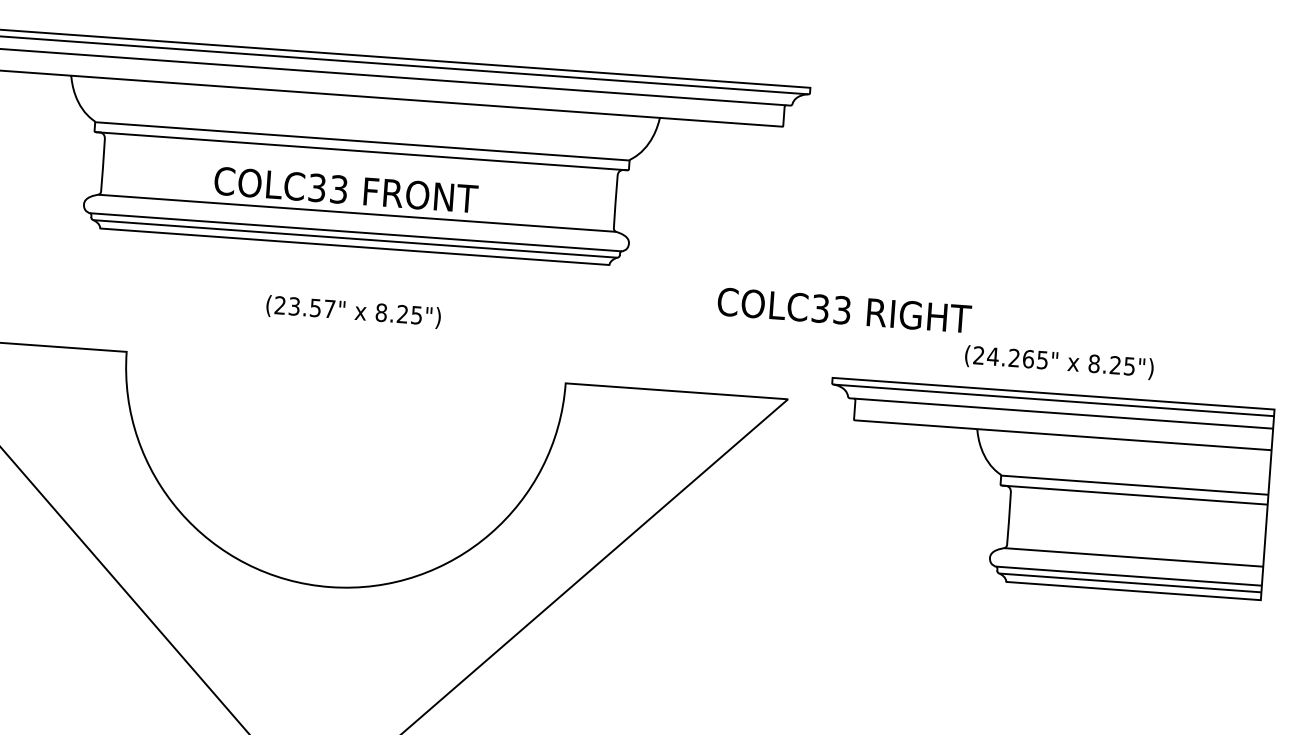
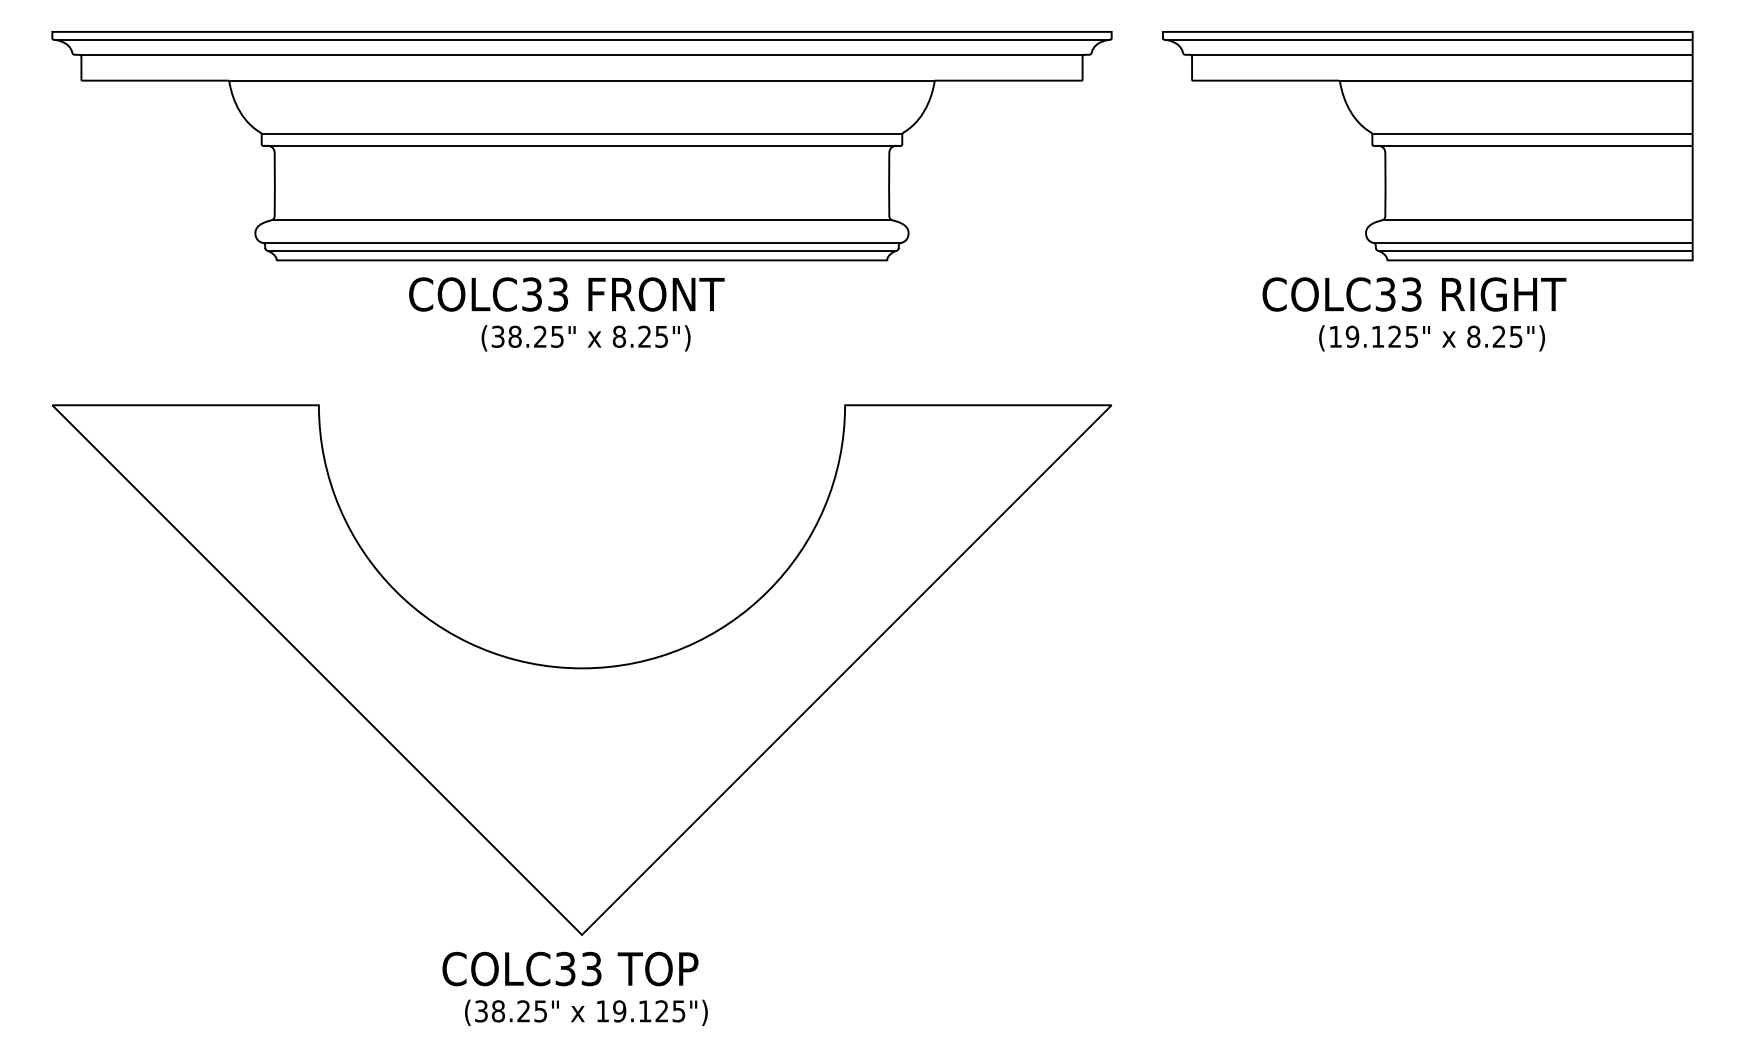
text: (345, 190) -> (566, 294), moved
text: (304, 307) -> (527, 336), (23.57" -> (38.25"
text: (844, 310) -> (1414, 294), moved
text: (1003, 357) -> (1365, 336), (24.265" -> (19.125"
part: (1046, 489) -> (1427, 146), moved

